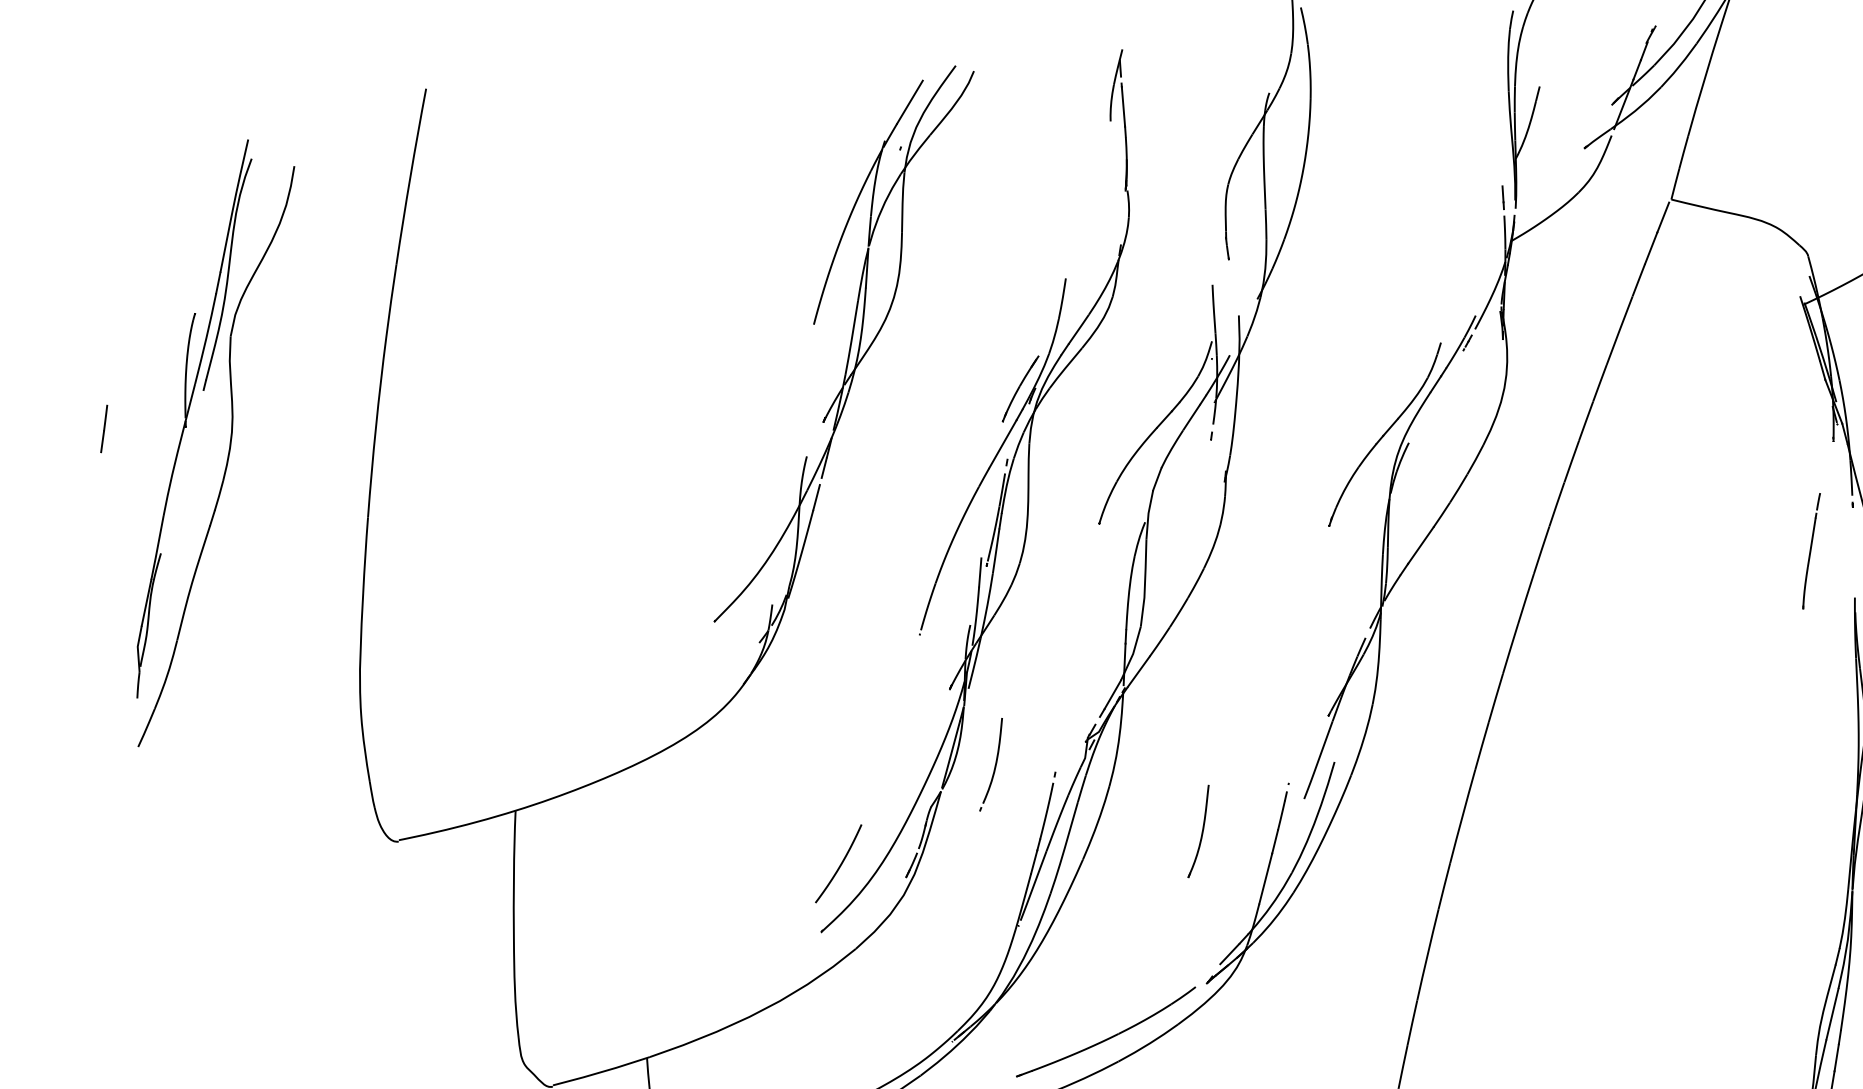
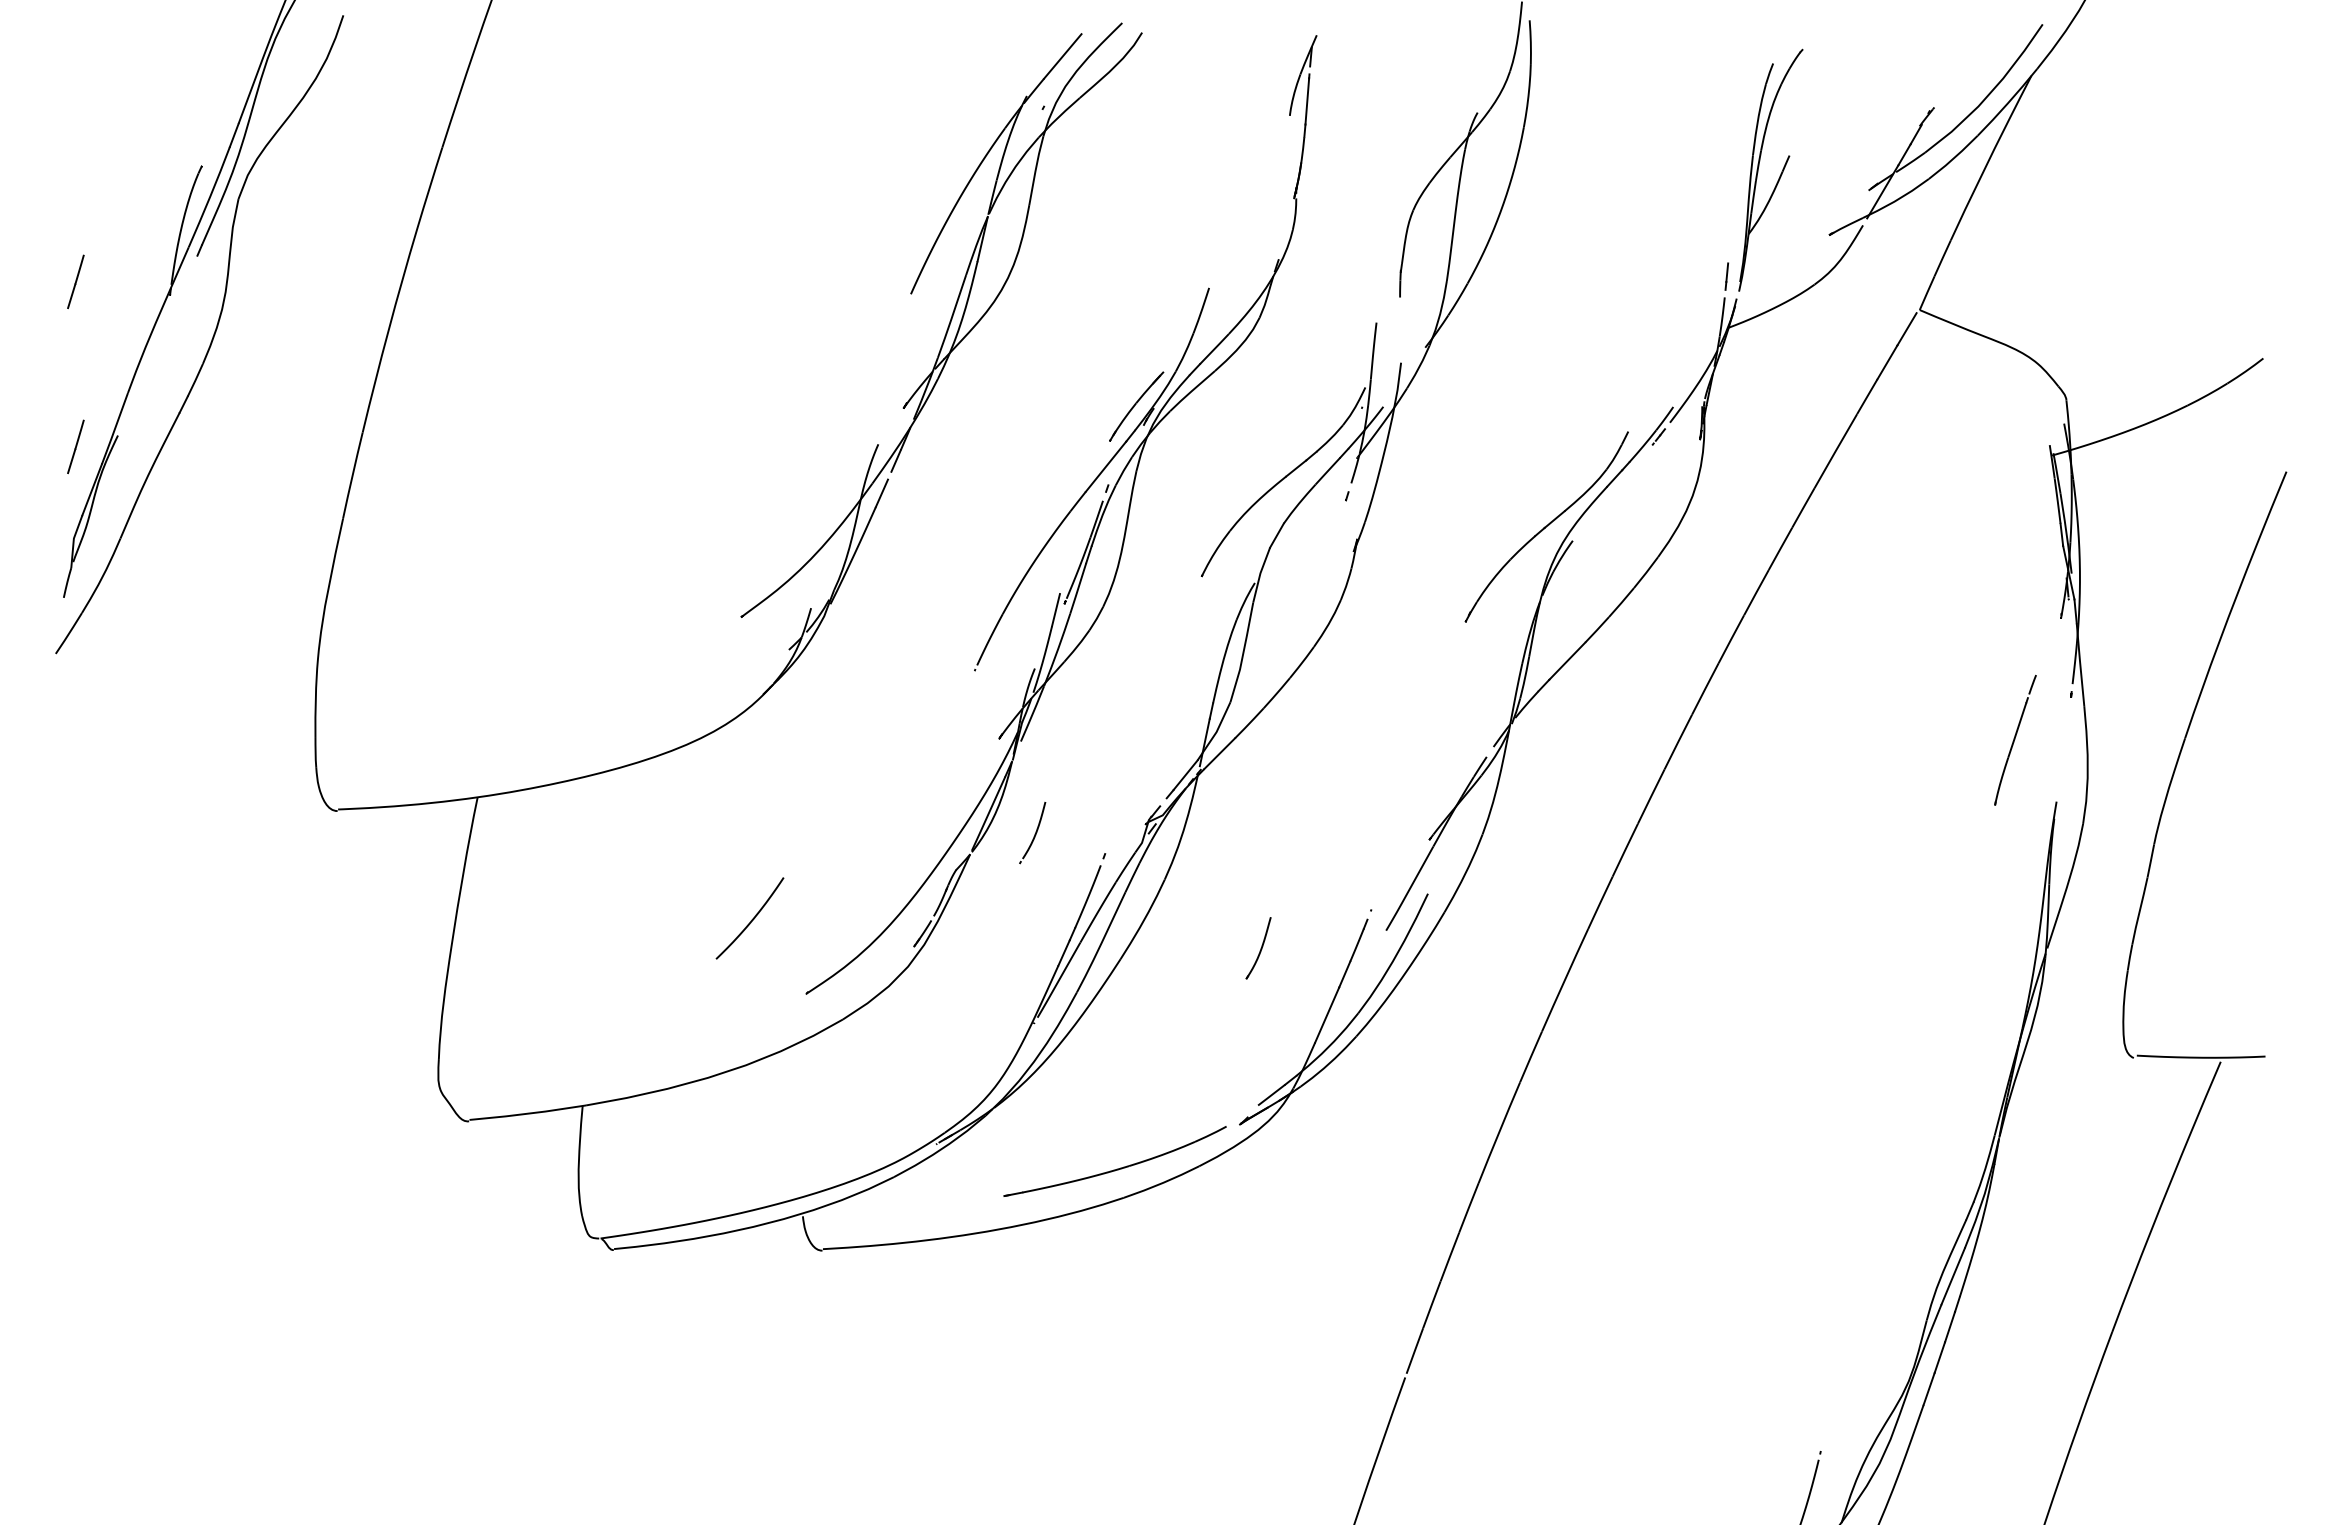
line: (126, 568) -> (75, 446), added
part: (990, 764) -> (1032, 832), size x0.6
part: (1198, 830) -> (1258, 947), size x0.6
curve: (840, 864) -> (751, 919), moved

